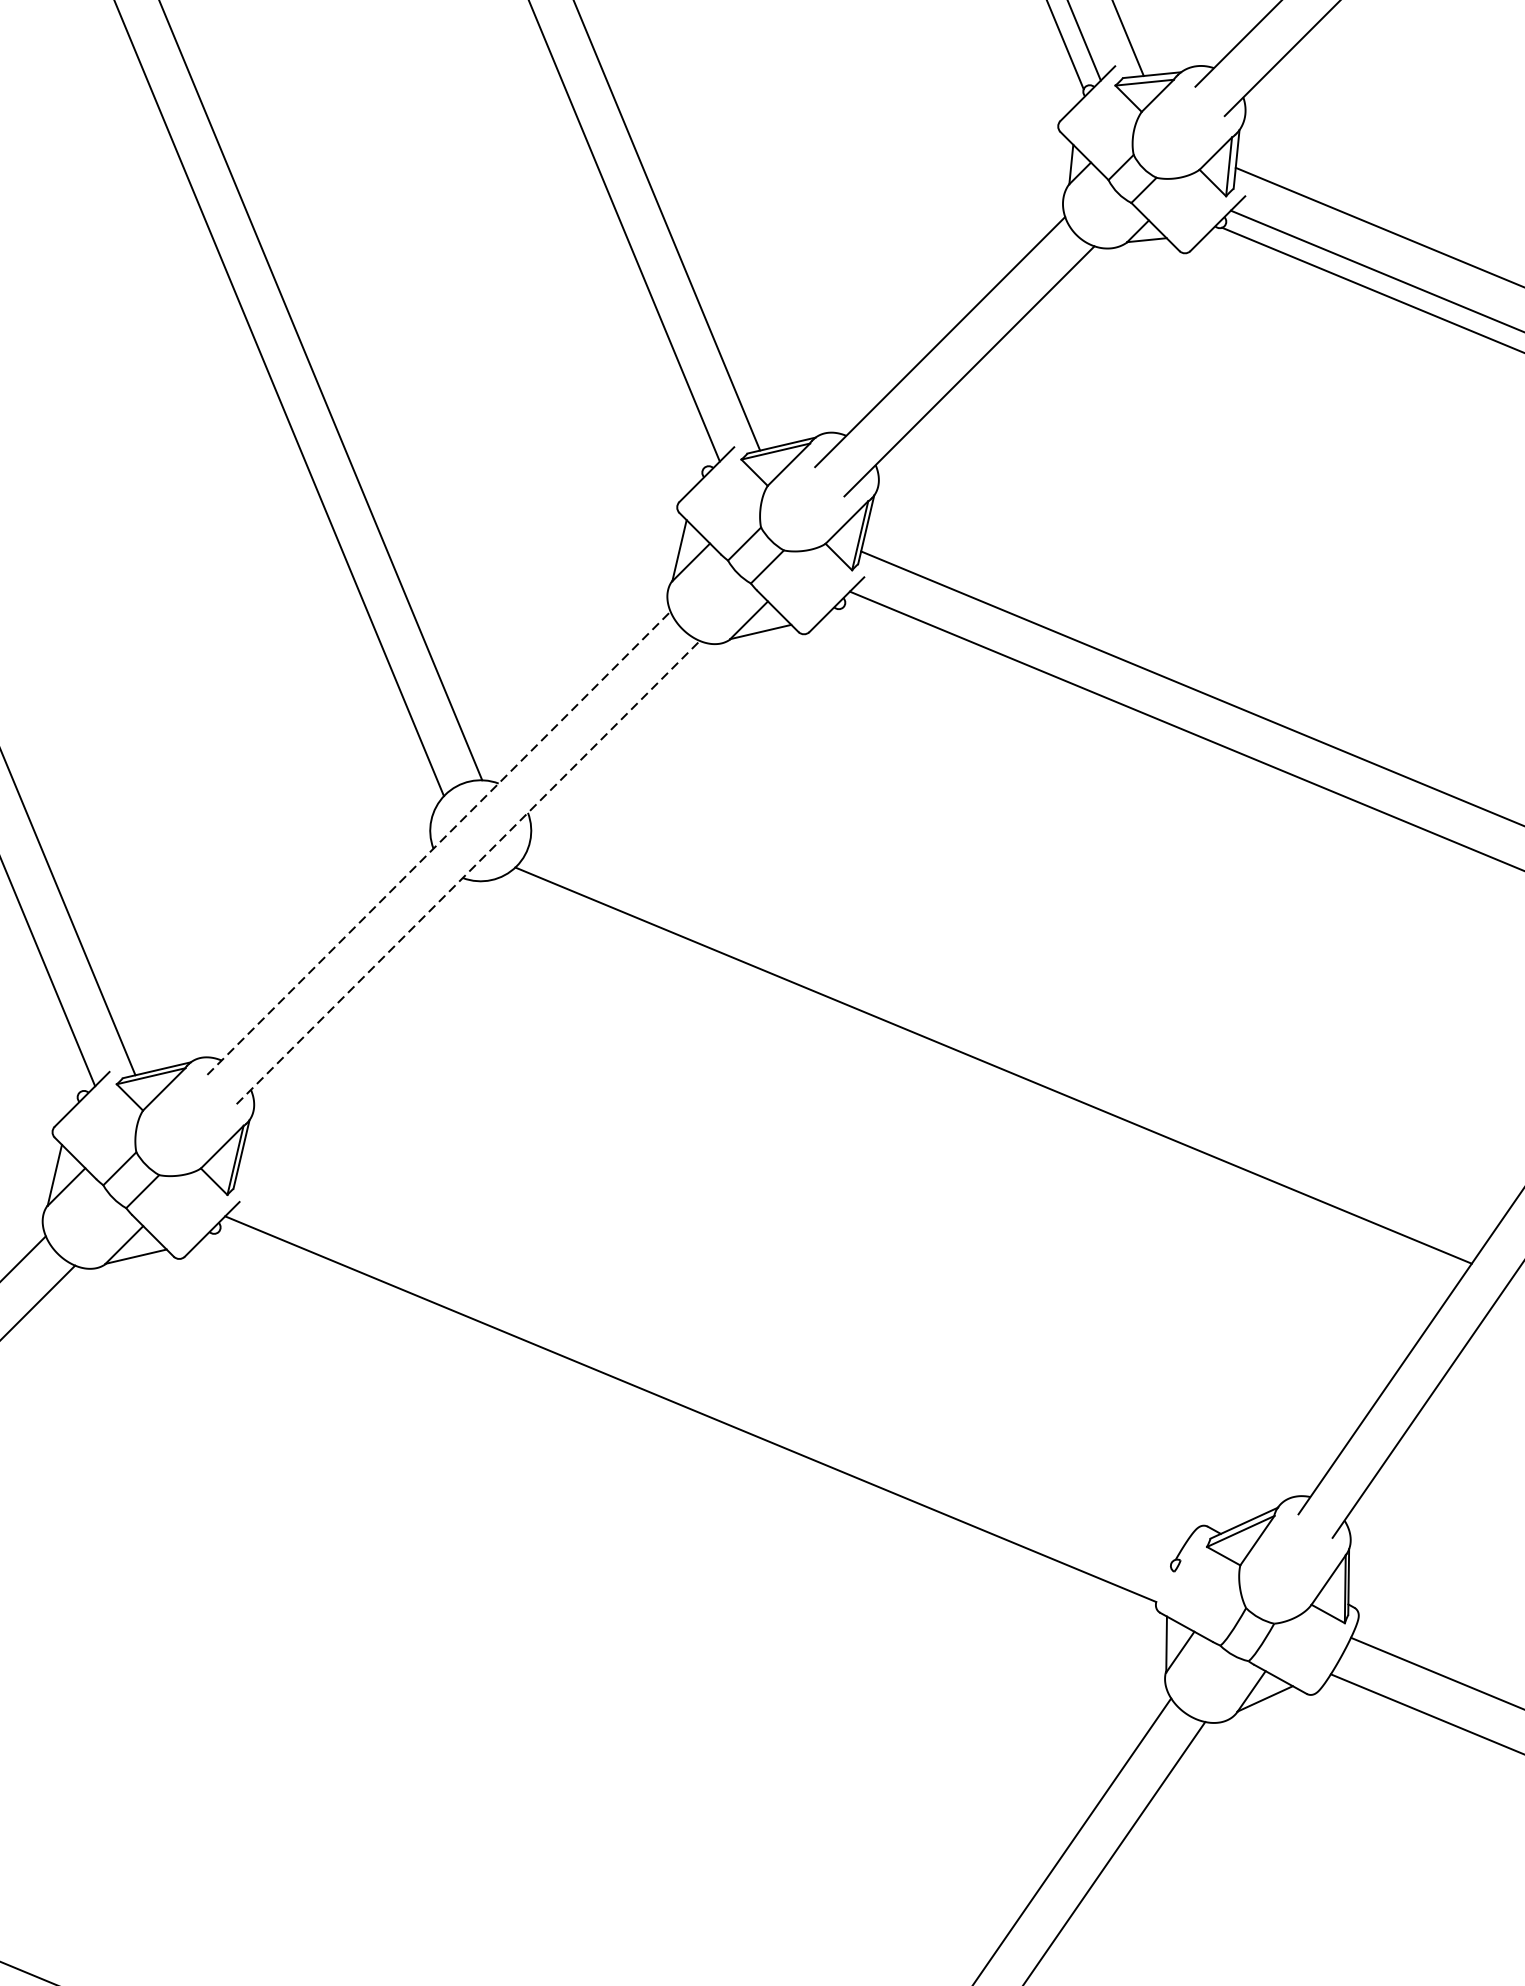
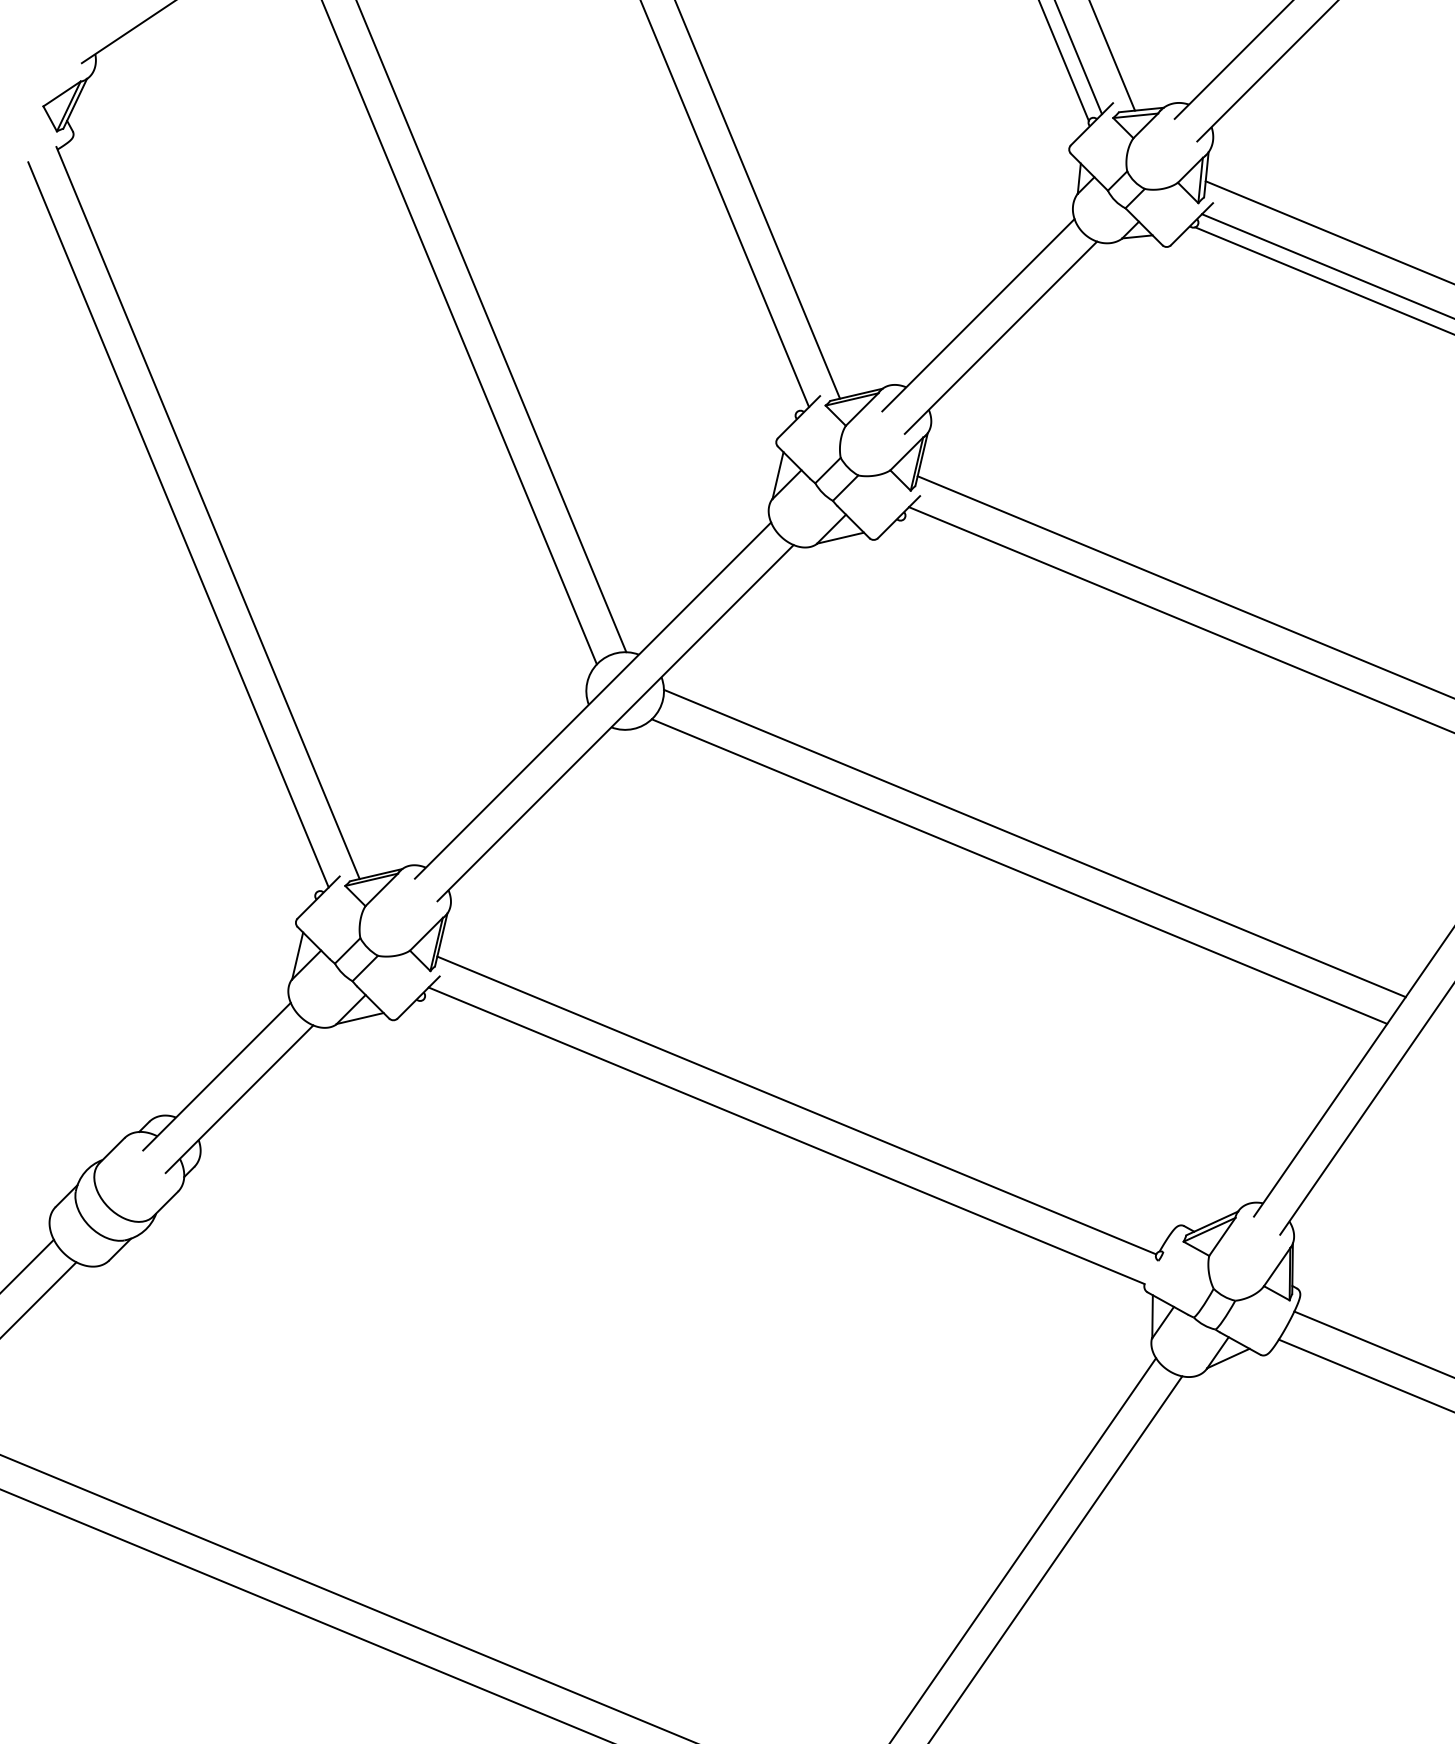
line: (439, 843) -> (593, 700), dashed -> solid
line: (468, 873) -> (615, 723), dashed -> solid
line: (1013, 1029) -> (1034, 843), added
line: (703, 1369) -> (796, 1105), added

